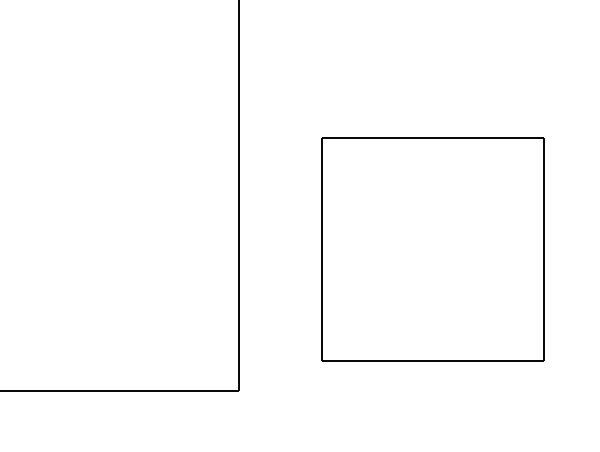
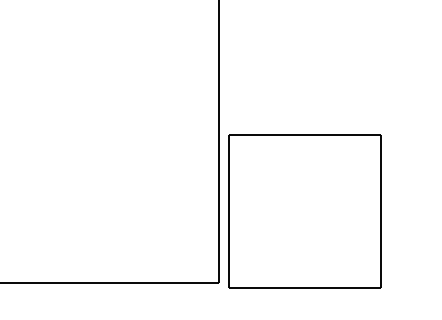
part: (432, 249) -> (304, 211), moved

